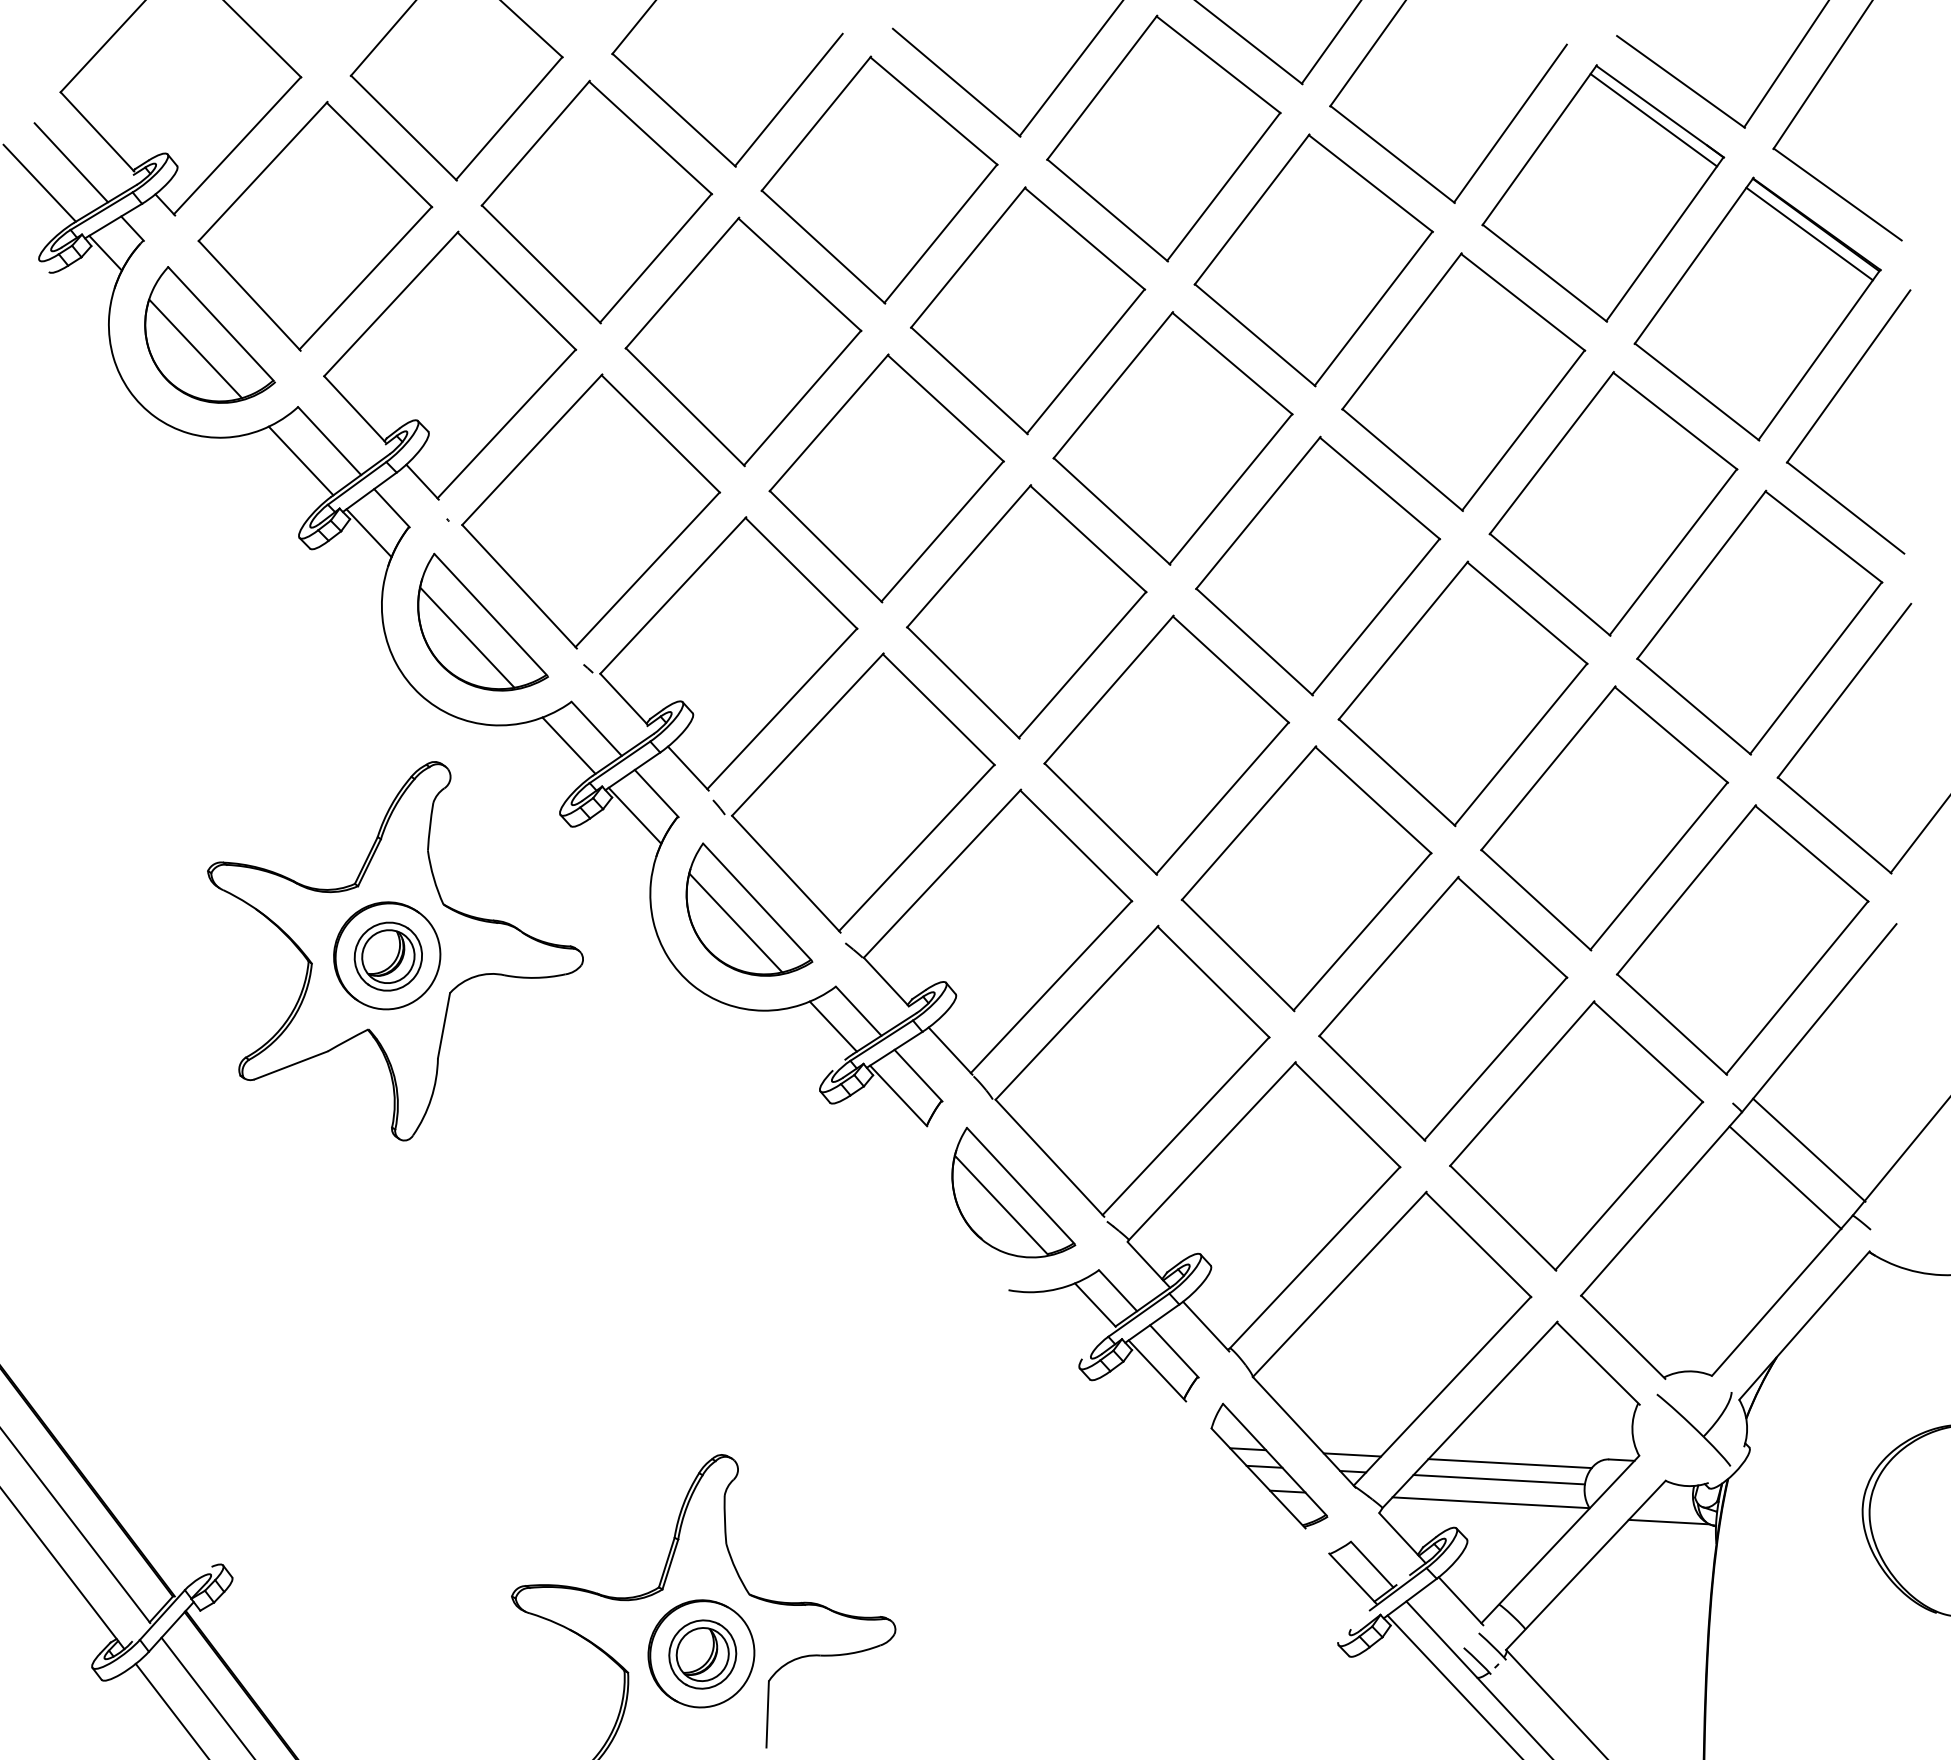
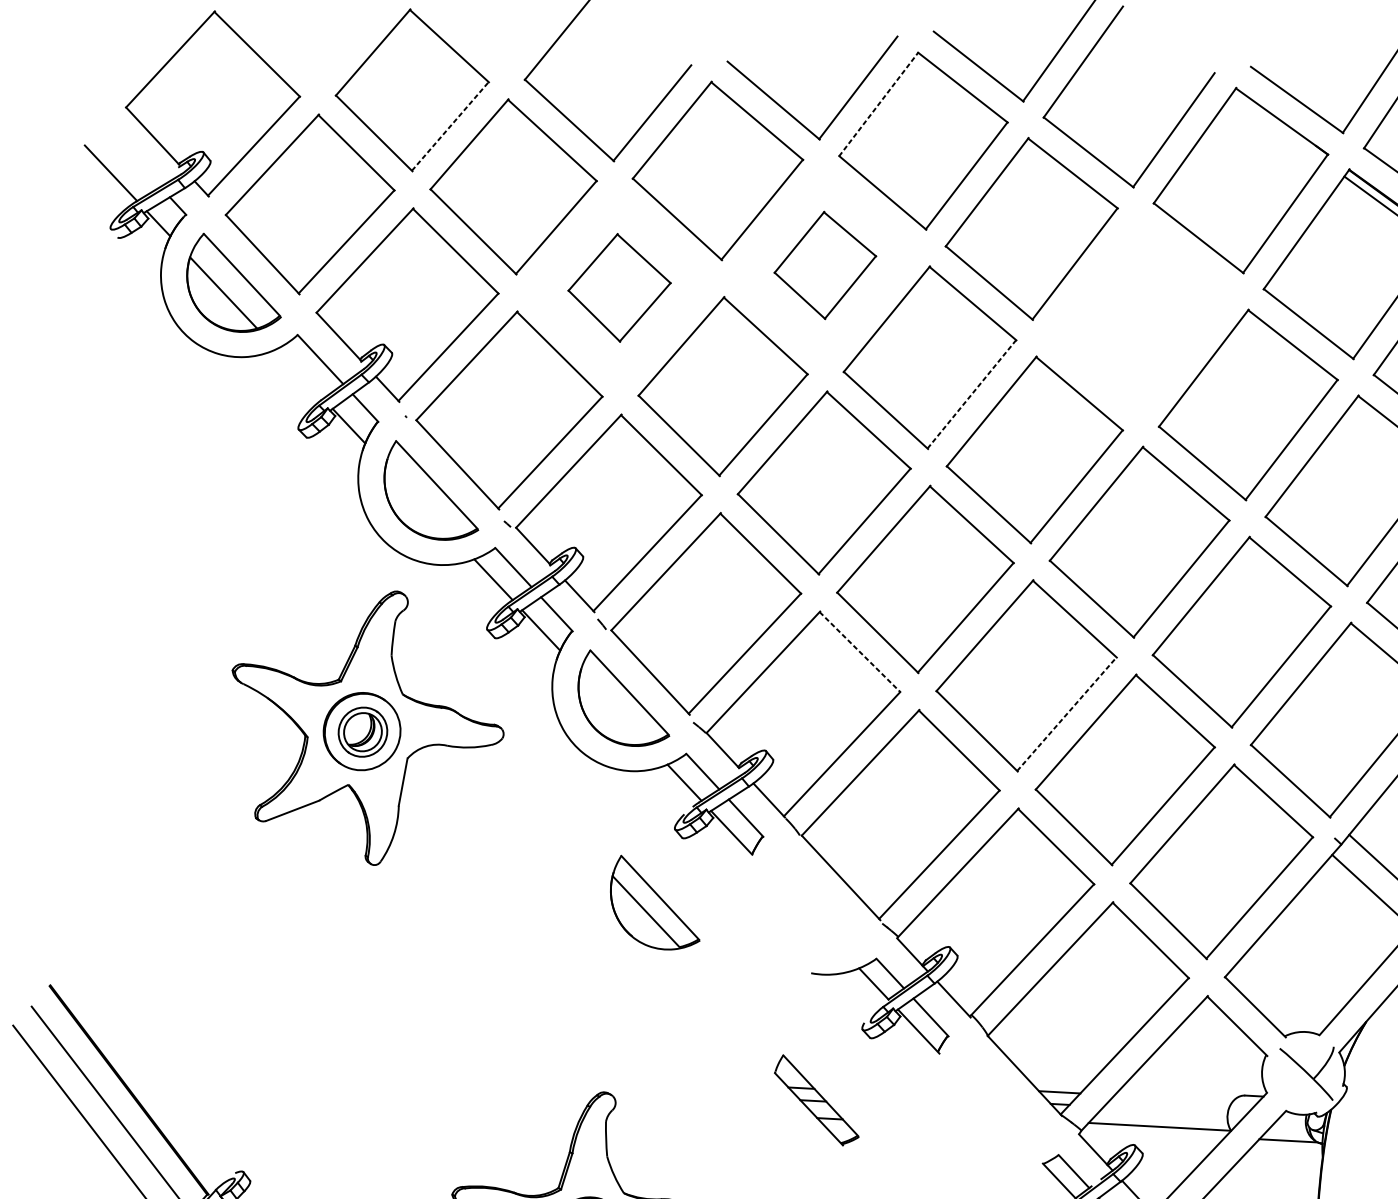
line: (1102, 87) -> (879, 104), solid -> dashed
line: (509, 118) -> (450, 126), solid -> dashed
line: (1653, 120) -> (1277, 127), removed
line: (71, 162) -> (133, 158), removed
part: (1028, 310) -> (825, 265), size x0.6
part: (743, 341) -> (619, 287), size x0.6
part: (1463, 381) -> (1139, 316), removed
line: (300, 460) -> (299, 373), removed
line: (1230, 489) -> (971, 394), solid -> dashed
line: (467, 637) -> (420, 501), removed
line: (1076, 845) -> (860, 651), solid -> dashed
line: (735, 922) -> (613, 707), removed
line: (1362, 931) -> (1066, 714), solid -> dashed
part: (1013, 1192) -> (655, 902), moved
line: (1509, 1463) -> (1173, 1098), removed
part: (1269, 1465) -> (816, 1099), moved
line: (1498, 1479) -> (1165, 1110), removed

